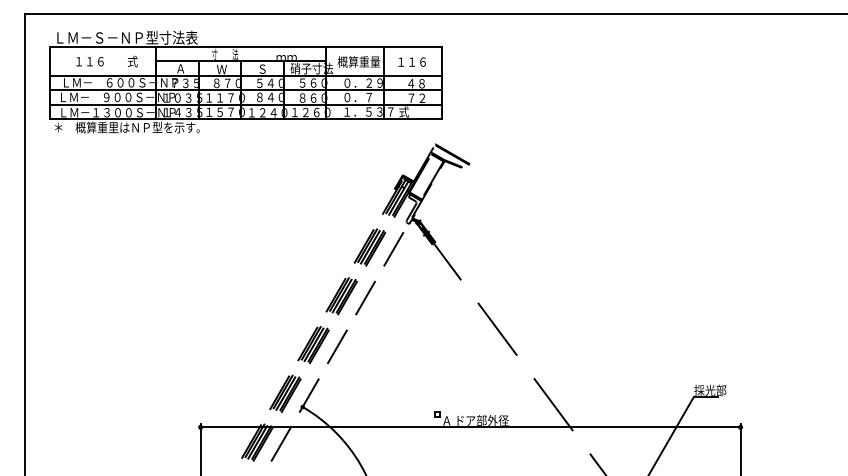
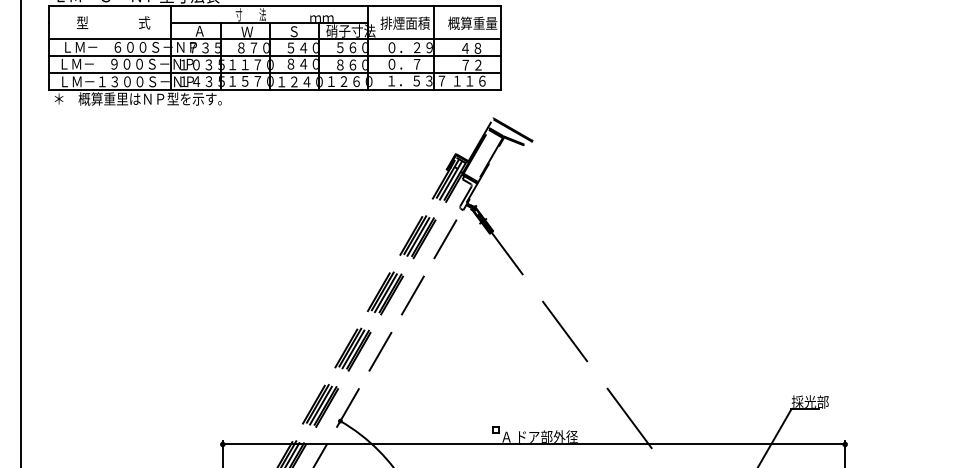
text: (88, 60) -> (93, 21), １１６ -> 型
text: (358, 61) -> (404, 22), 概算重量 -> 排煙面積
text: (417, 61) -> (472, 22), １１６ -> 概算重量
text: (413, 111) -> (468, 80), 式 -> １１６

